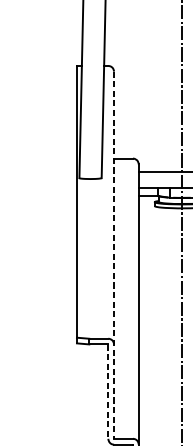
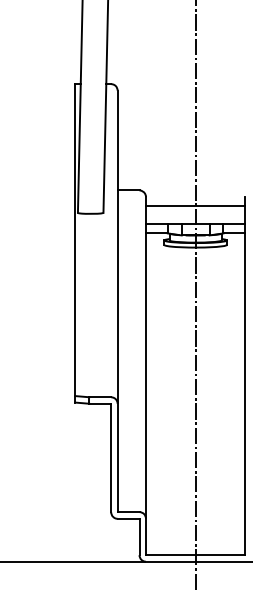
line: (113, 255) -> (117, 301), dashed -> solid
line: (108, 392) -> (111, 458), dashed -> solid

